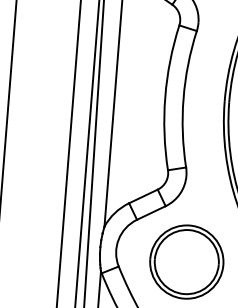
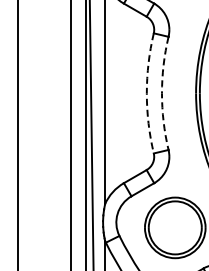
arc: (164, 97) -> (146, 93), solid -> dashed
arc: (182, 98) -> (161, 93), solid -> dashed

